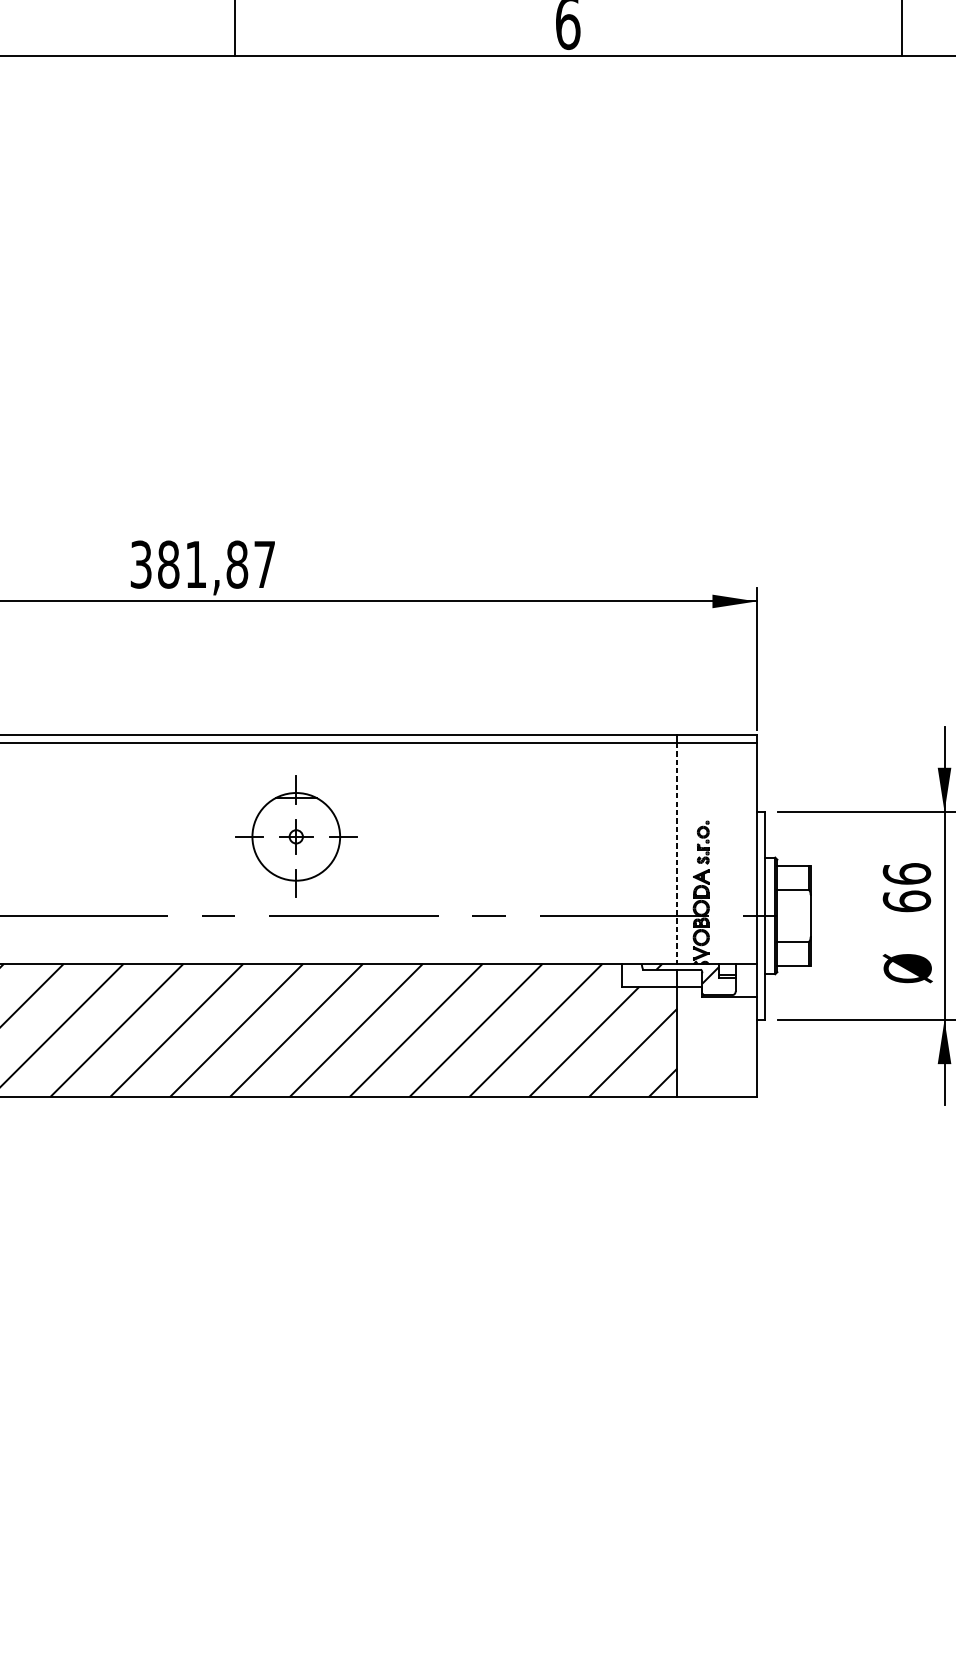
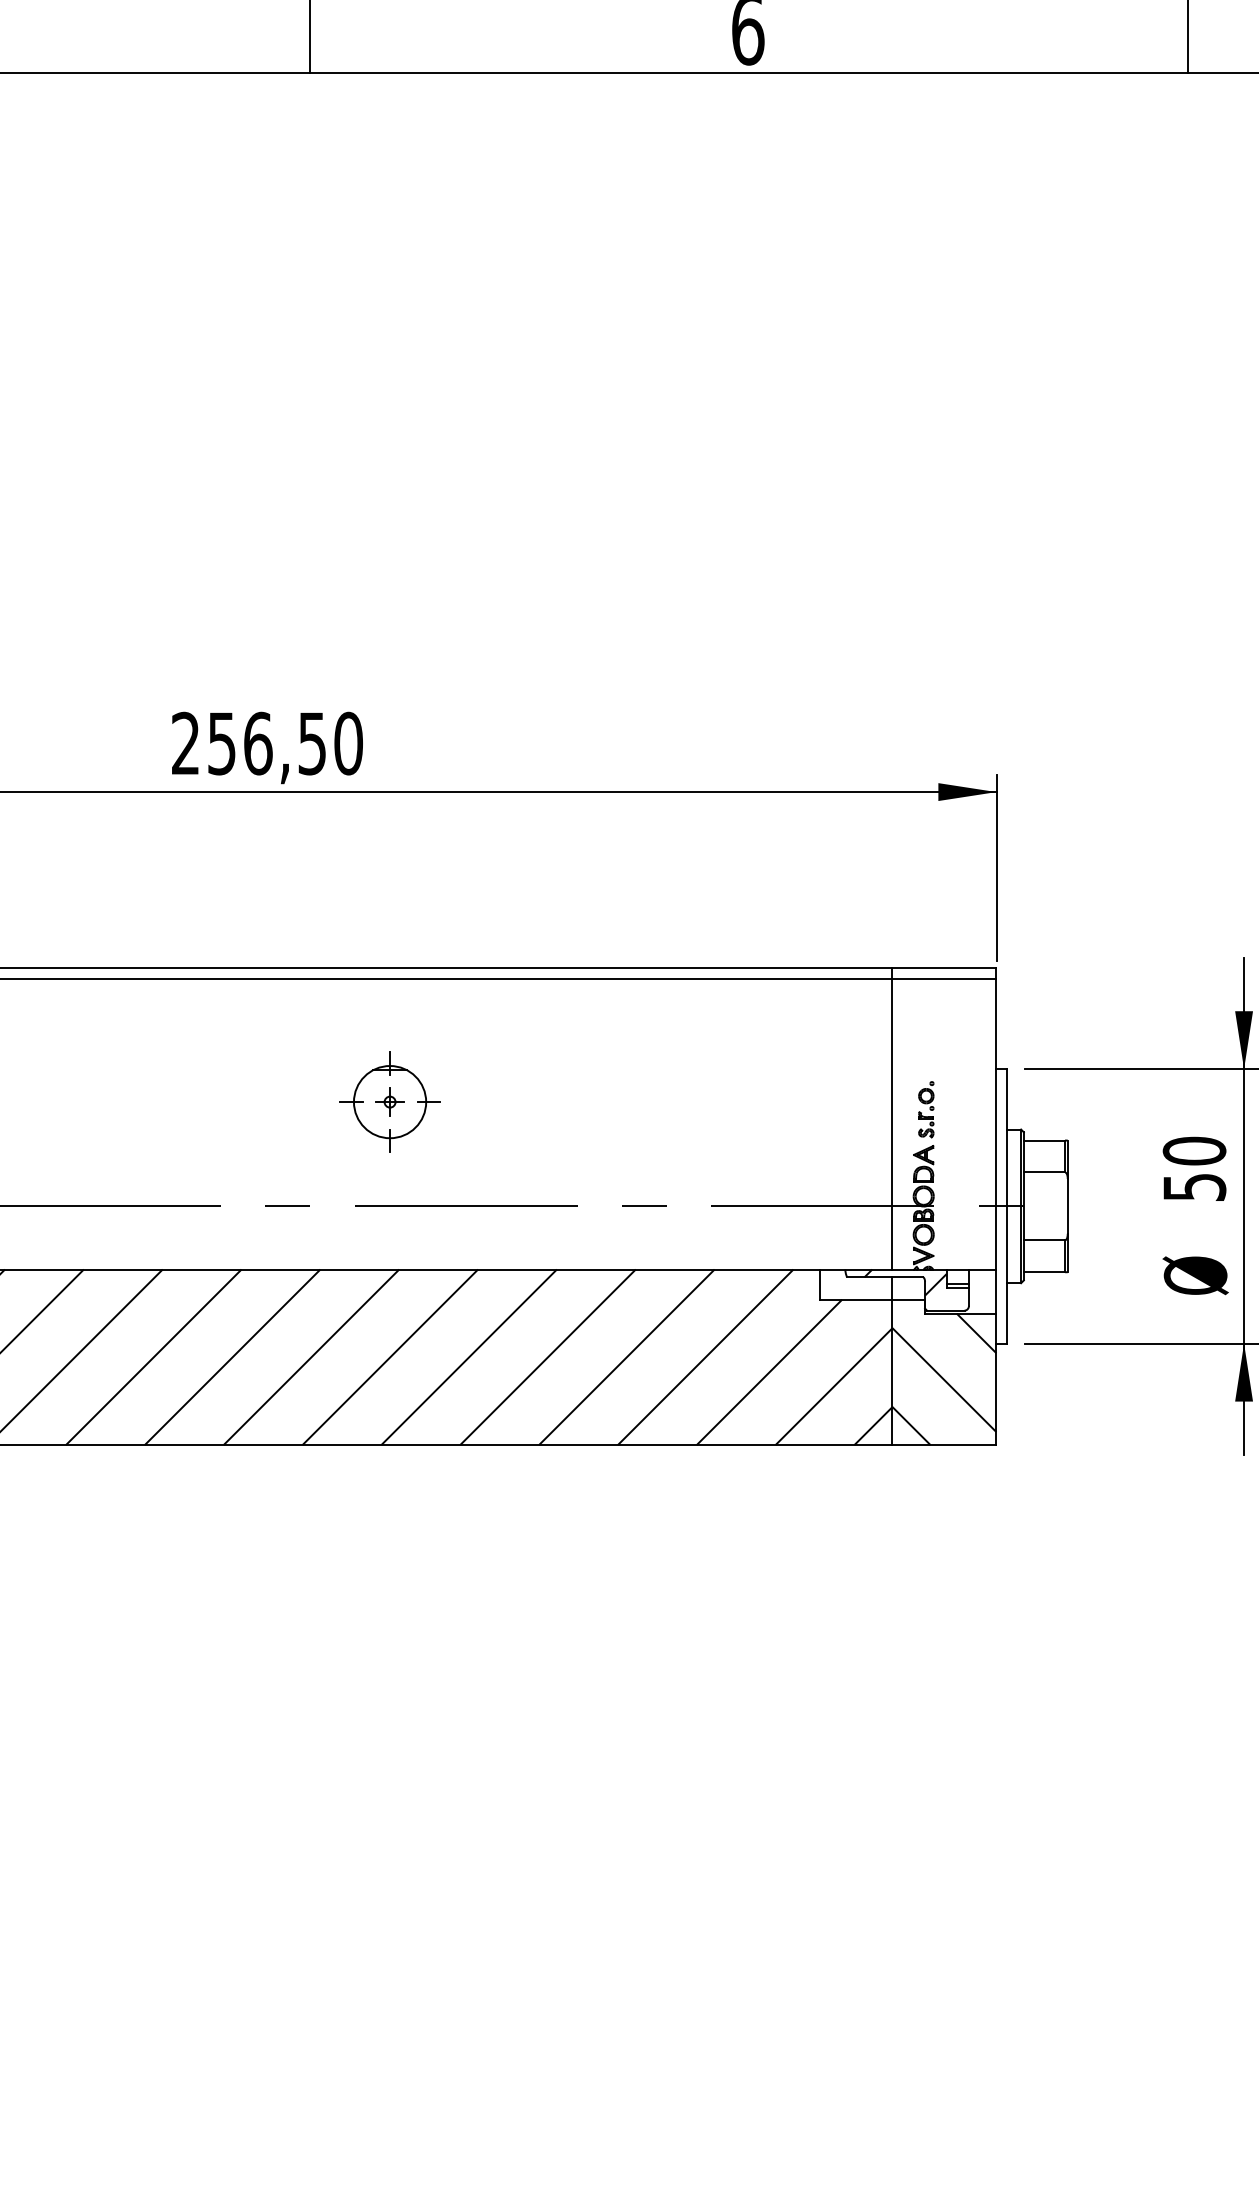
text: (203, 564) -> (267, 743), 381,87 -> 256,50
part: (295, 836) -> (389, 1101), size x0.62
line: (677, 853) -> (892, 1124), dashed -> solid
text: (906, 887) -> (1194, 1168), 66 -> 50
hatch: (717, 1047) -> (944, 1379), added

